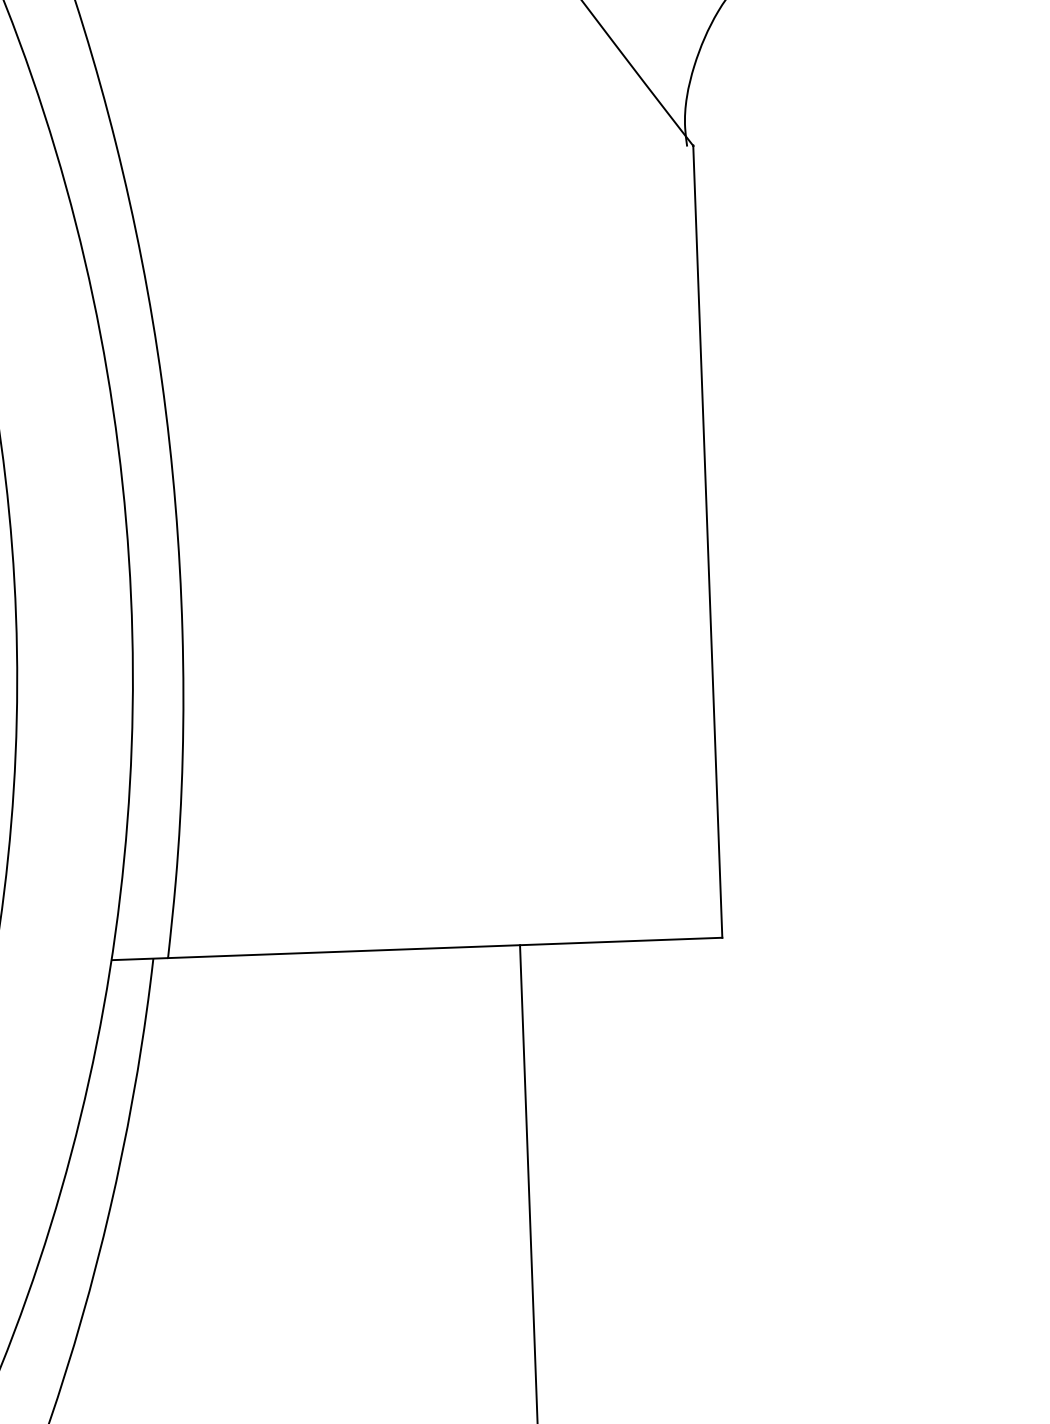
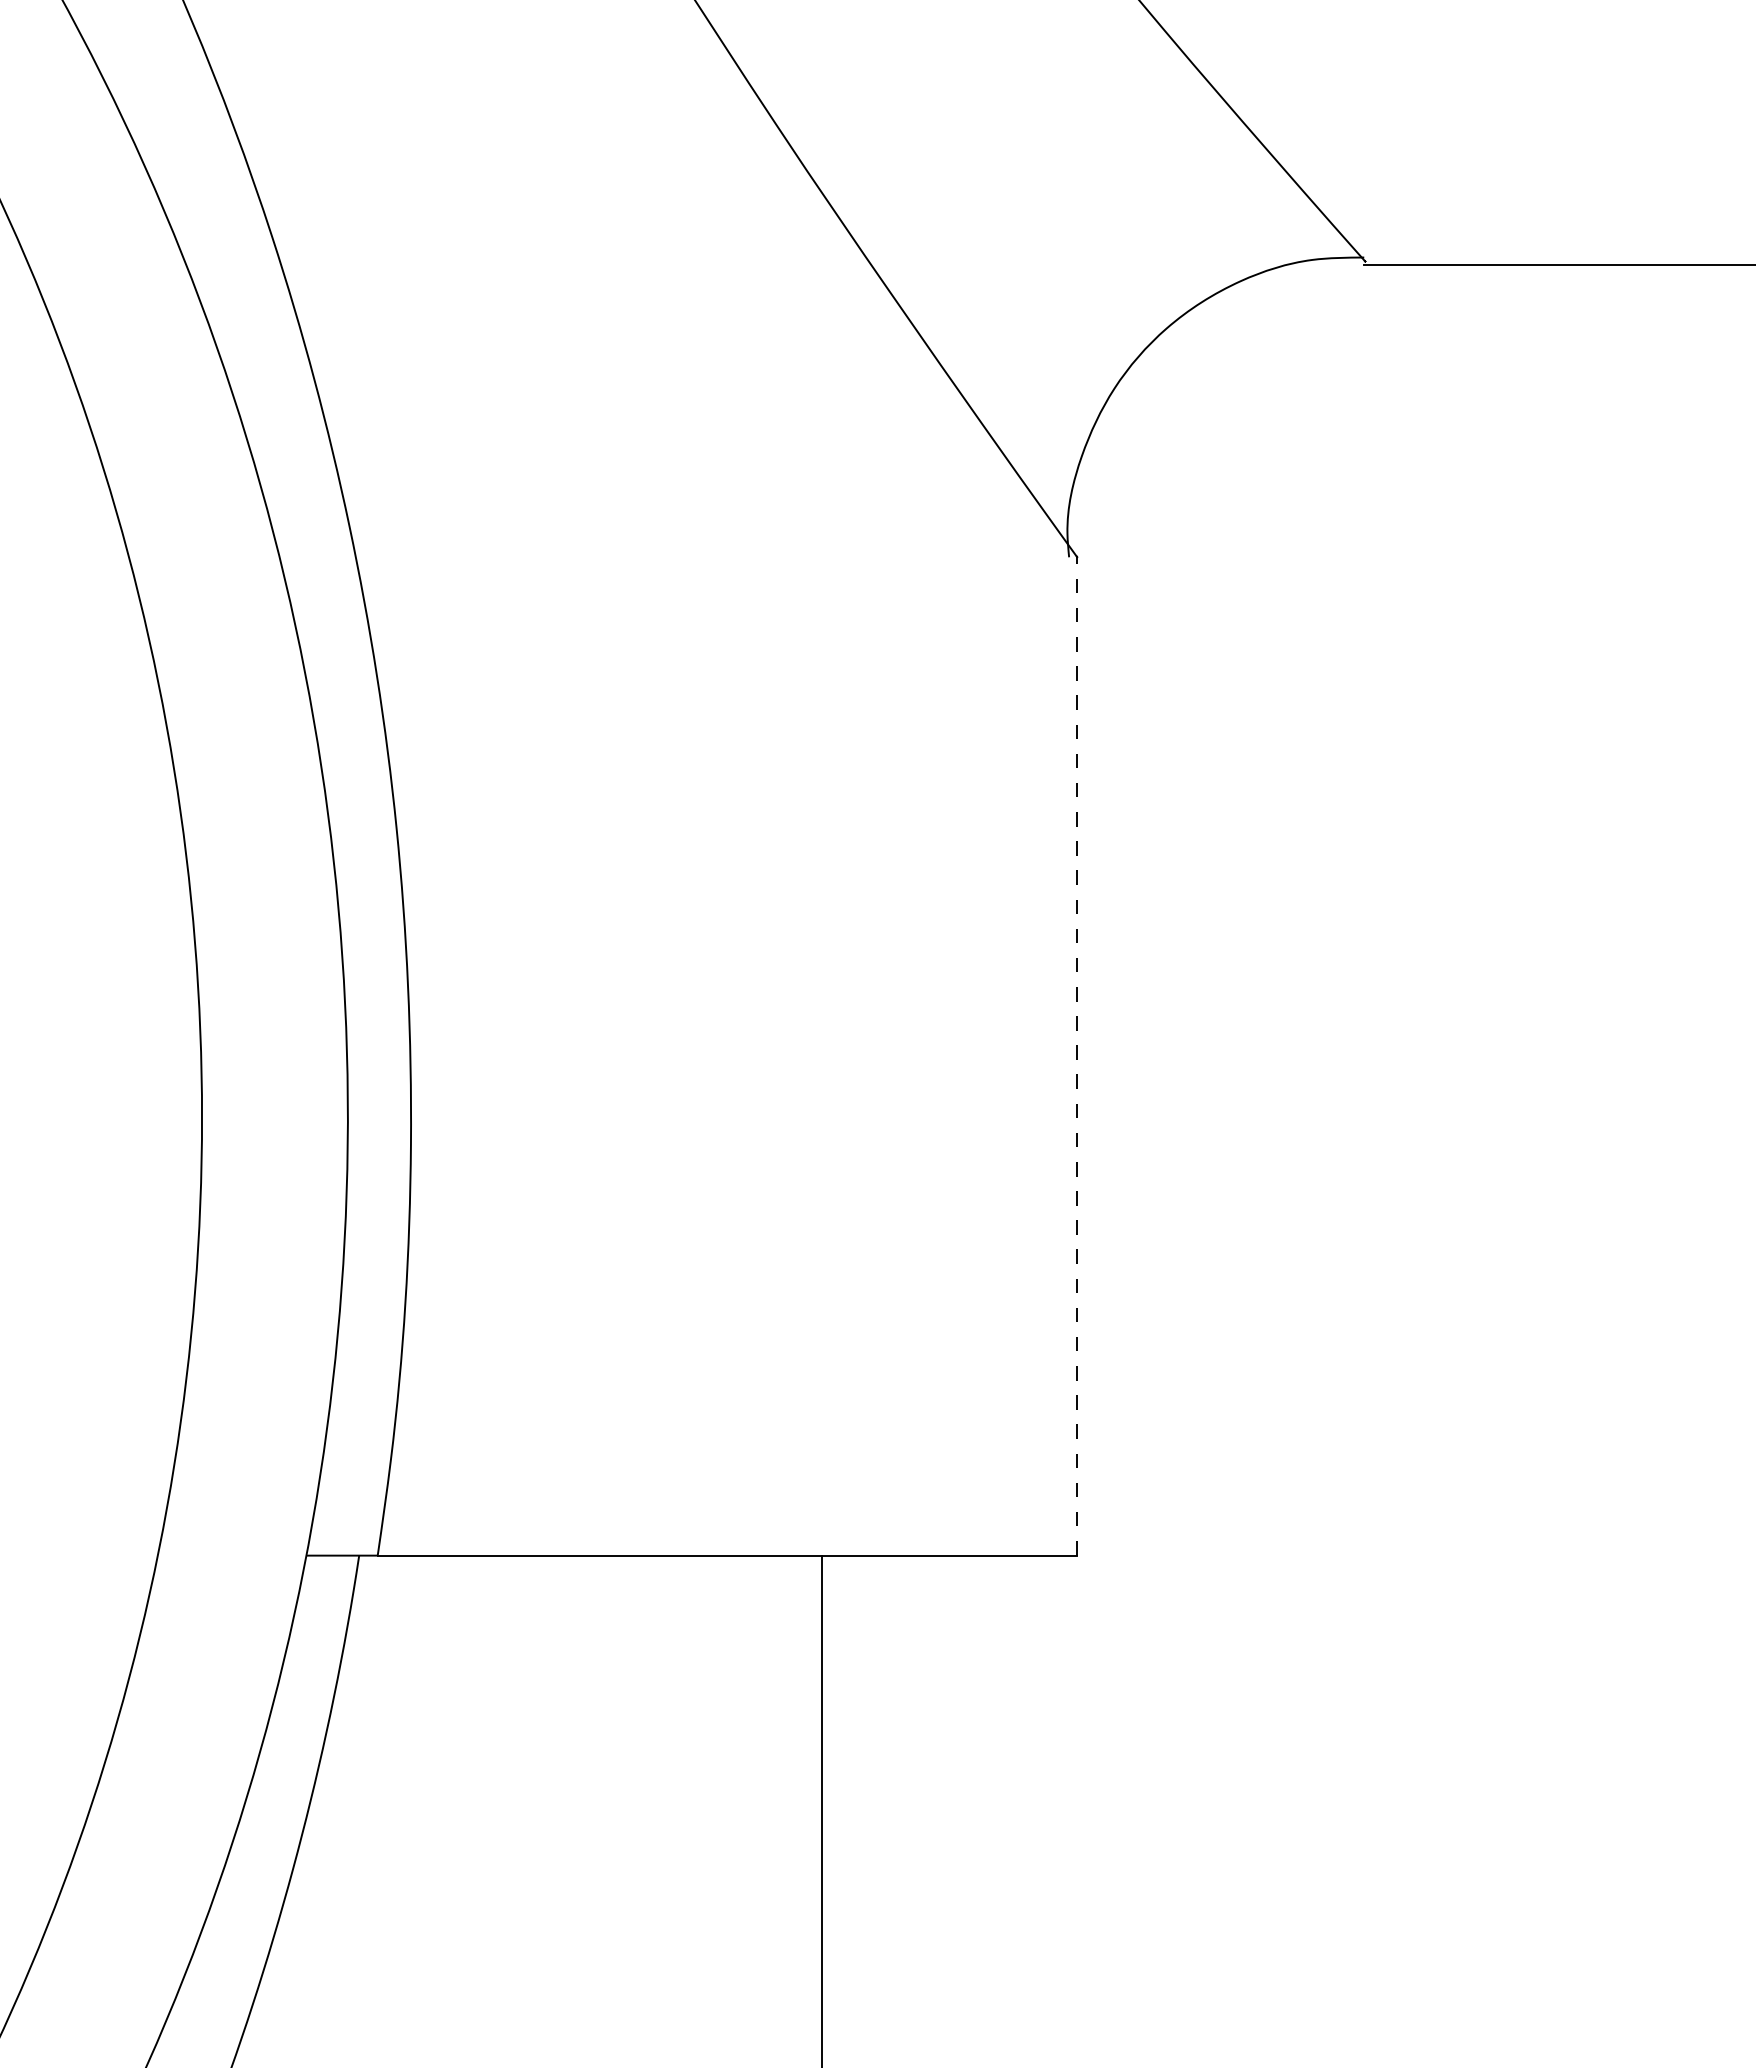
line: (707, 541) -> (1076, 1055), solid -> dashed

